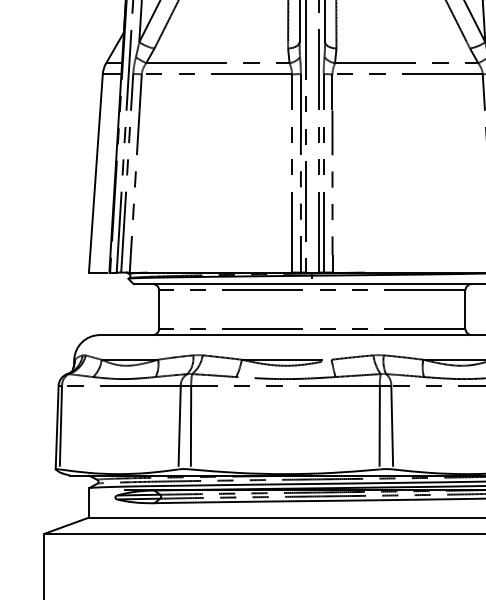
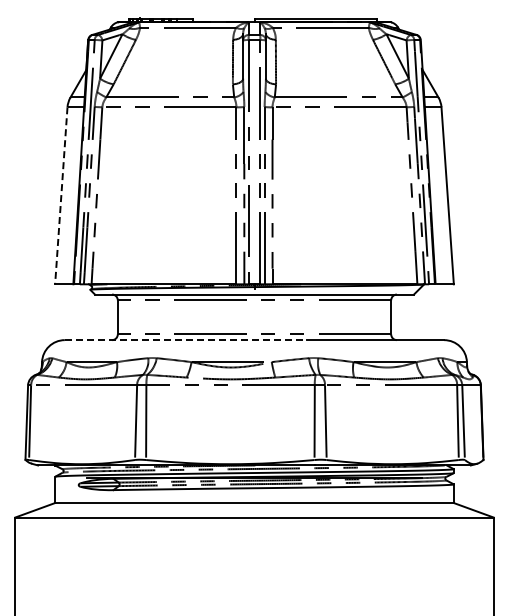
line: (96, 173) -> (61, 195), solid -> dashed
line: (236, 335) -> (186, 340), solid -> dashed

